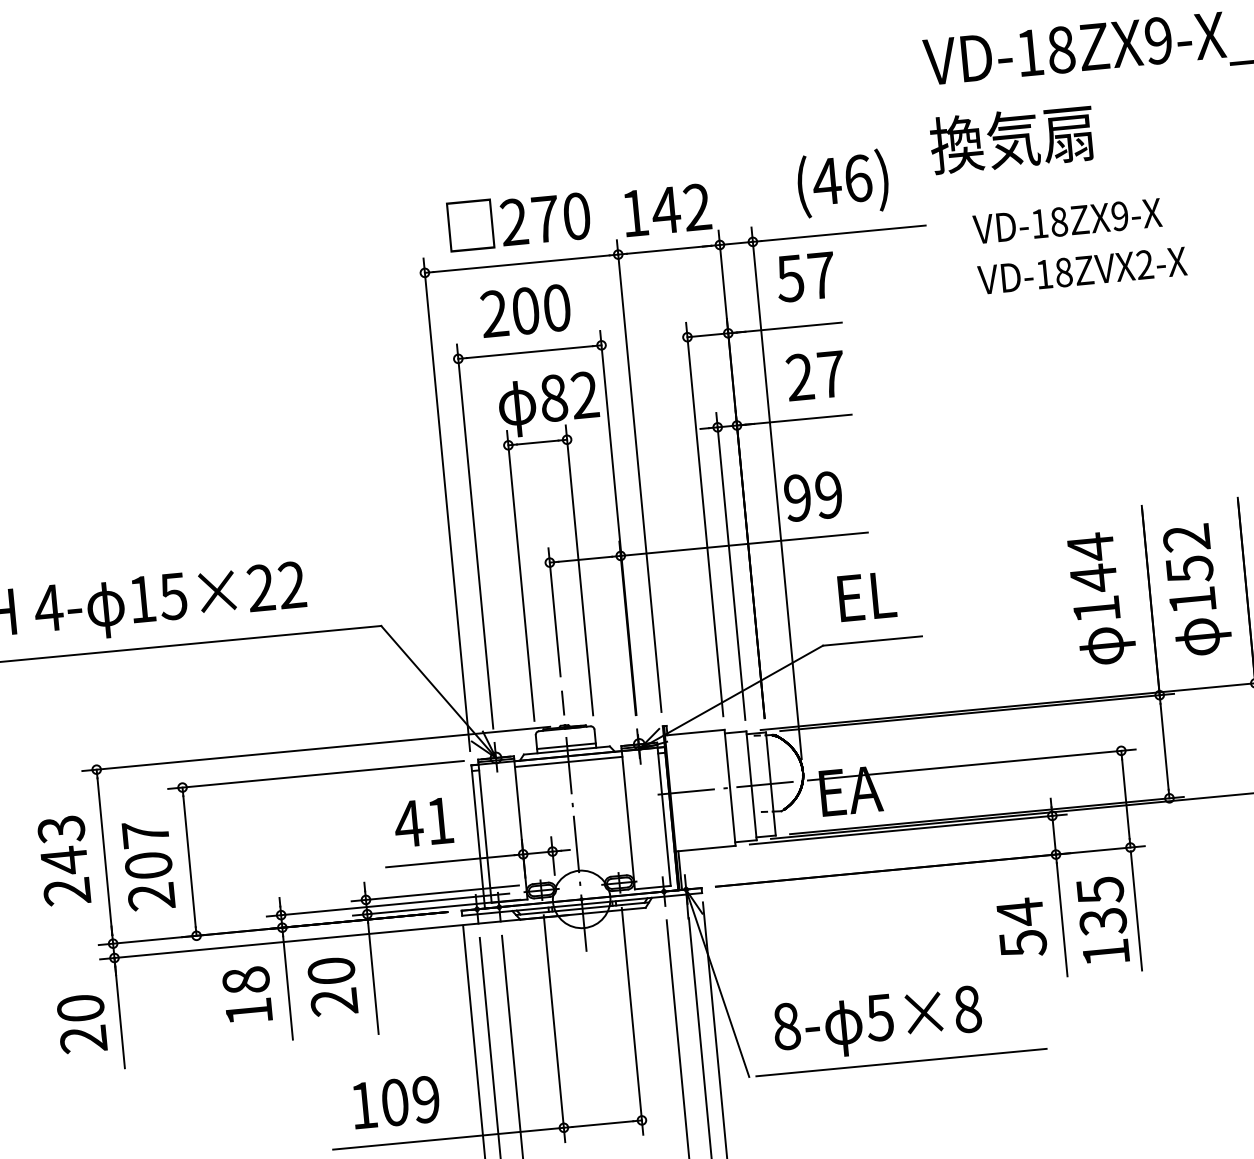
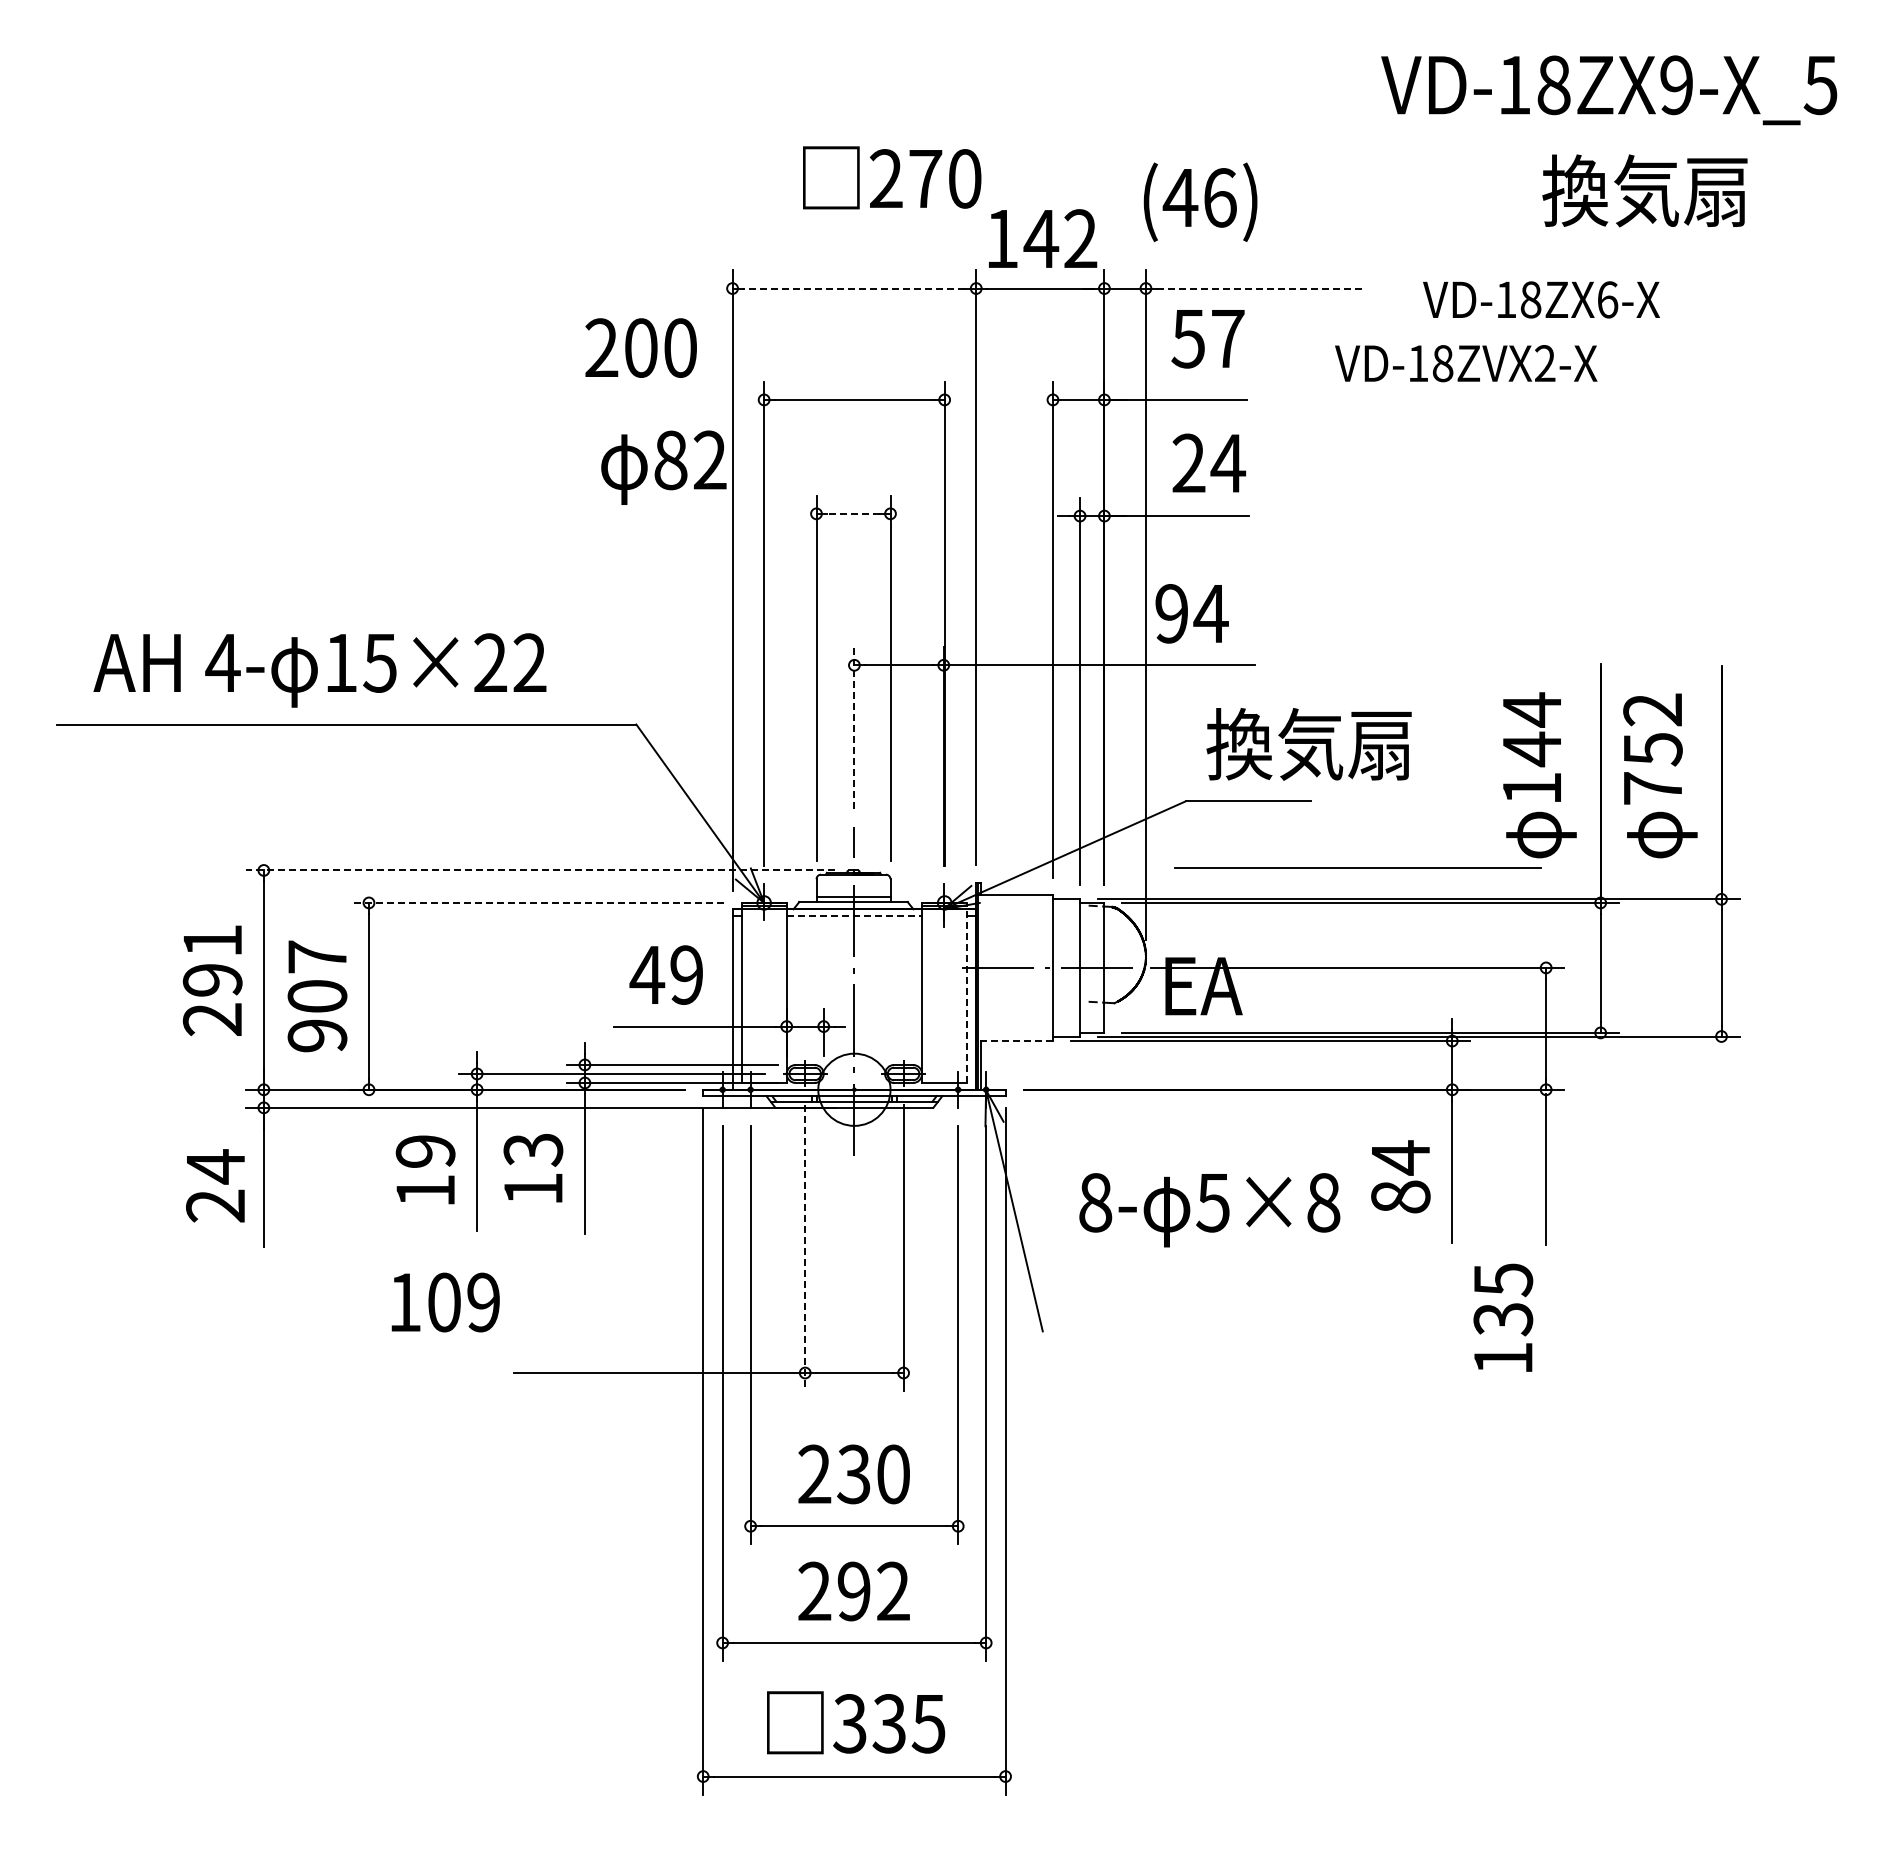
text: (1011, 138) -> (1644, 190), moved
text: (842, 182) -> (1200, 201), moved
text: (1119, 215) -> (1607, 299), VD-18ZX9-X -> VD-18ZX6-X
text: (519, 220) -> (892, 177), moved
line: (843, 233) -> (1260, 288), solid -> dashed
line: (520, 263) -> (853, 288), solid -> dashed
text: (1082, 270) -> (1466, 363), moved
text: (525, 310) -> (640, 347), moved
text: (831, 374) -> (1228, 463), 27 -> 24
text: (548, 404) -> (663, 467), moved
line: (537, 442) -> (853, 513), solid -> dashed
text: (828, 494) -> (1210, 613), 99 -> 94
text: (916, 591) -> (1308, 744), EL -> 換気扇
text: (1192, 600) -> (1652, 788), 152 -> 752
line: (554, 611) -> (854, 727), solid -> dashed
line: (316, 748) -> (540, 870), solid -> dashed
line: (568, 761) -> (854, 916), solid -> dashed
line: (315, 774) -> (536, 902), solid -> dashed
line: (664, 813) -> (967, 992), solid -> dashed
text: (439, 820) -> (686, 974), 41 -> 49
text: (62, 845) -> (212, 961), 243 -> 291
line: (705, 849) -> (1014, 1041), solid -> dashed
text: (151, 896) -> (317, 1035), 207 -> 907
text: (1103, 920) -> (1503, 1317), moved
text: (1022, 943) -> (1400, 1197), 54 -> 84
text: (246, 980) -> (425, 1151), 18 -> 19
text: (333, 986) -> (533, 1169), 20 -> 13
text: (80, 1008) -> (215, 1166), 20 -> 24
text: (877, 1024) -> (1209, 1210), moved
line: (554, 1029) -> (805, 1248), solid -> dashed
line: (901, 1061) -> (1357, 867), moved
text: (396, 1102) -> (445, 1302), moved

